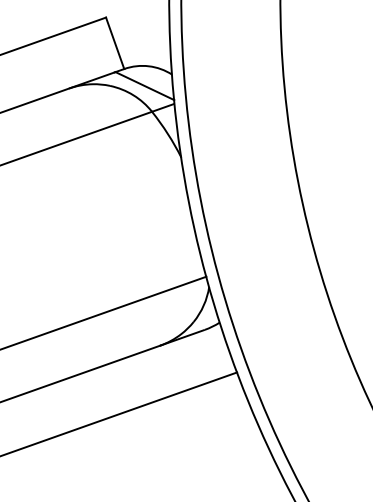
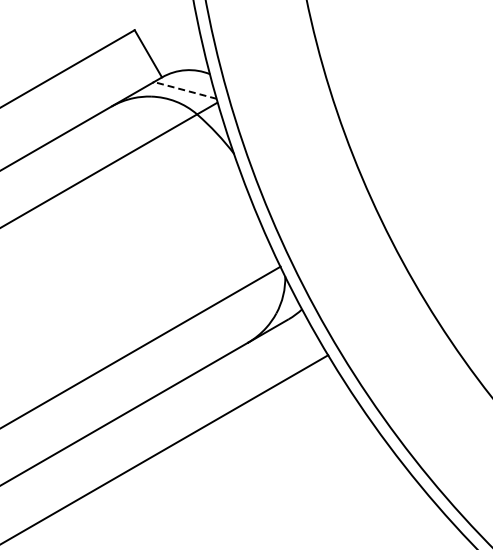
line: (144, 86) -> (185, 90), solid -> dashed

